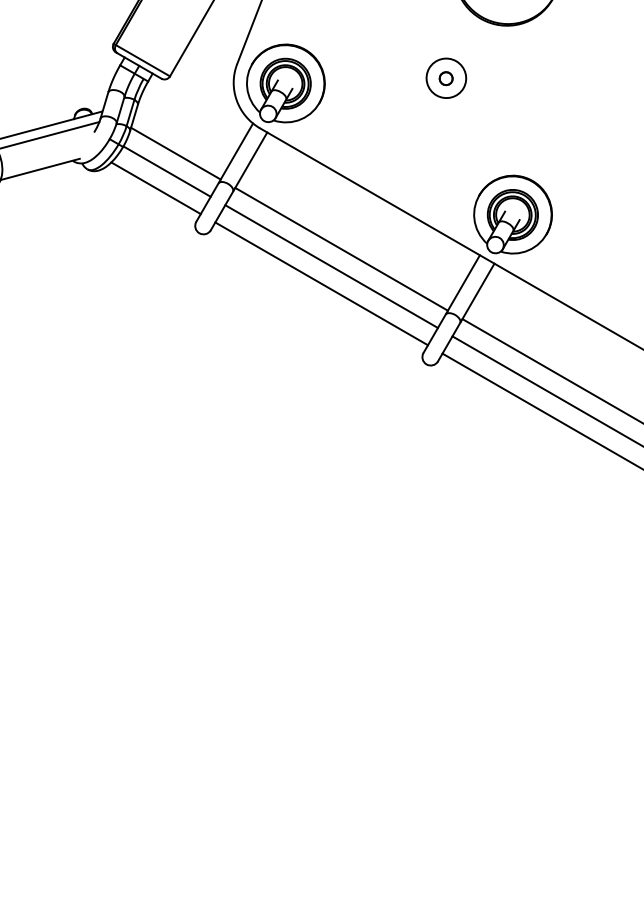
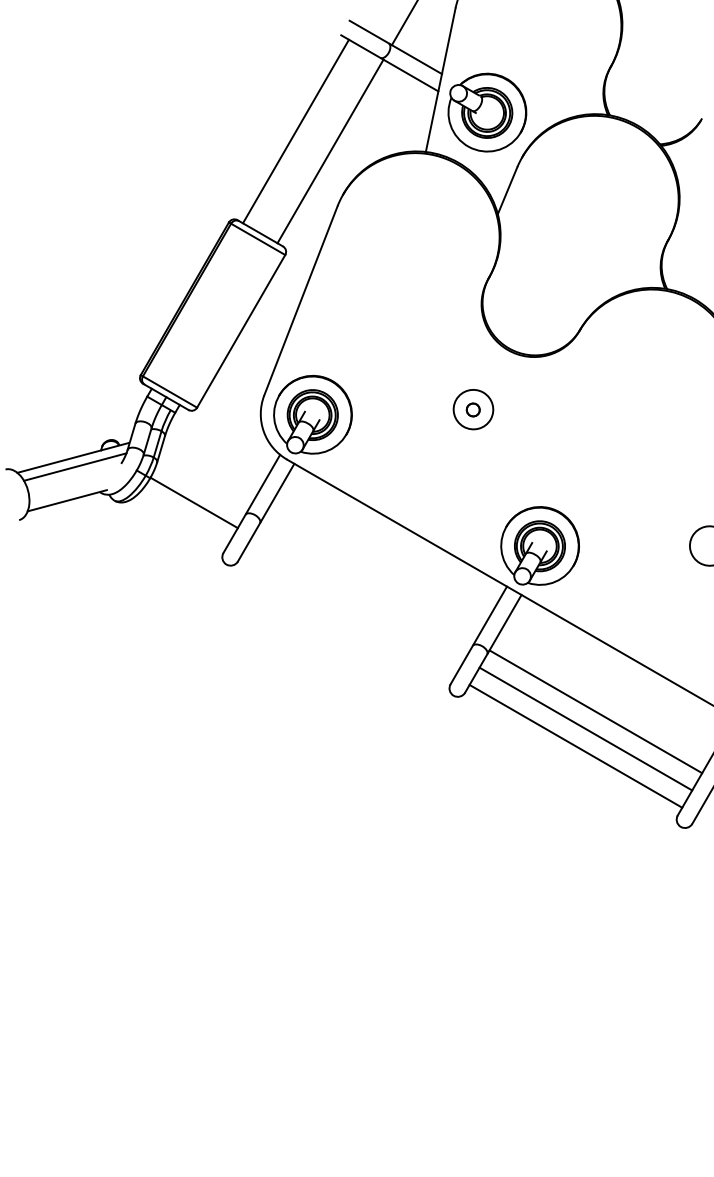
line: (175, 153) -> (202, 484), removed
line: (155, 188) -> (182, 519), removed
line: (341, 249) -> (368, 580), removed
line: (331, 266) -> (358, 597), removed
line: (321, 283) -> (348, 614), removed

